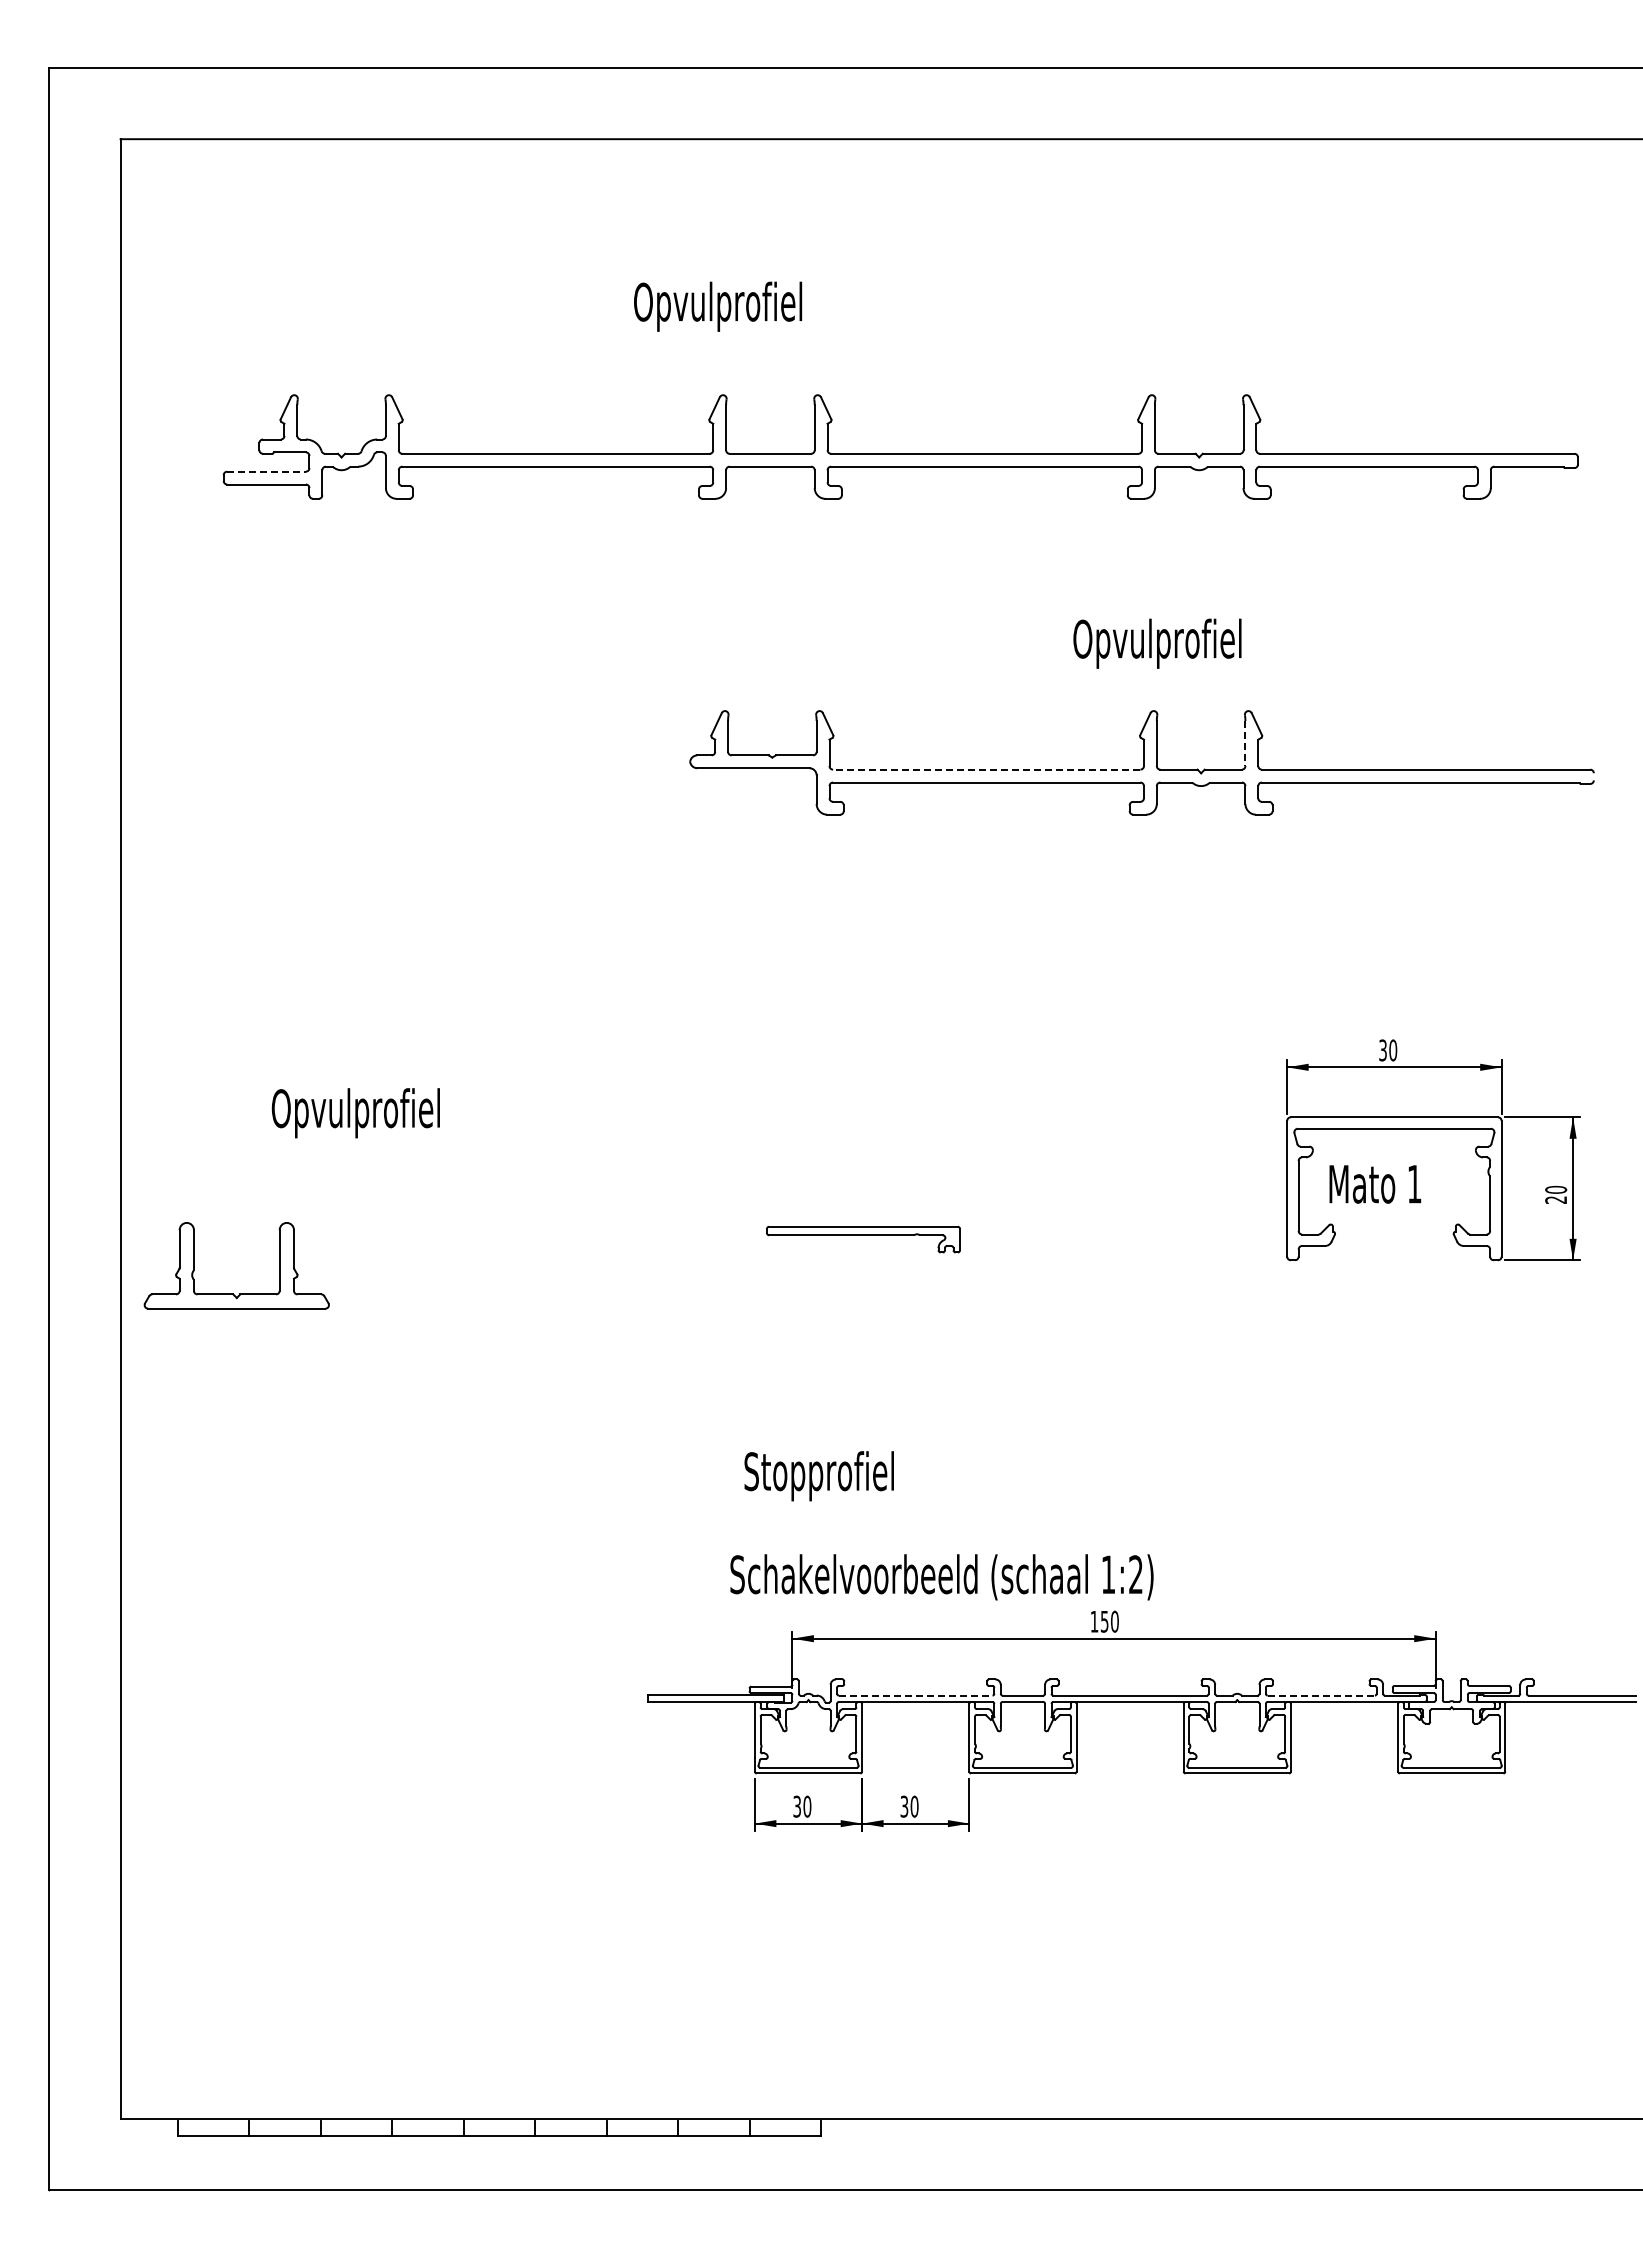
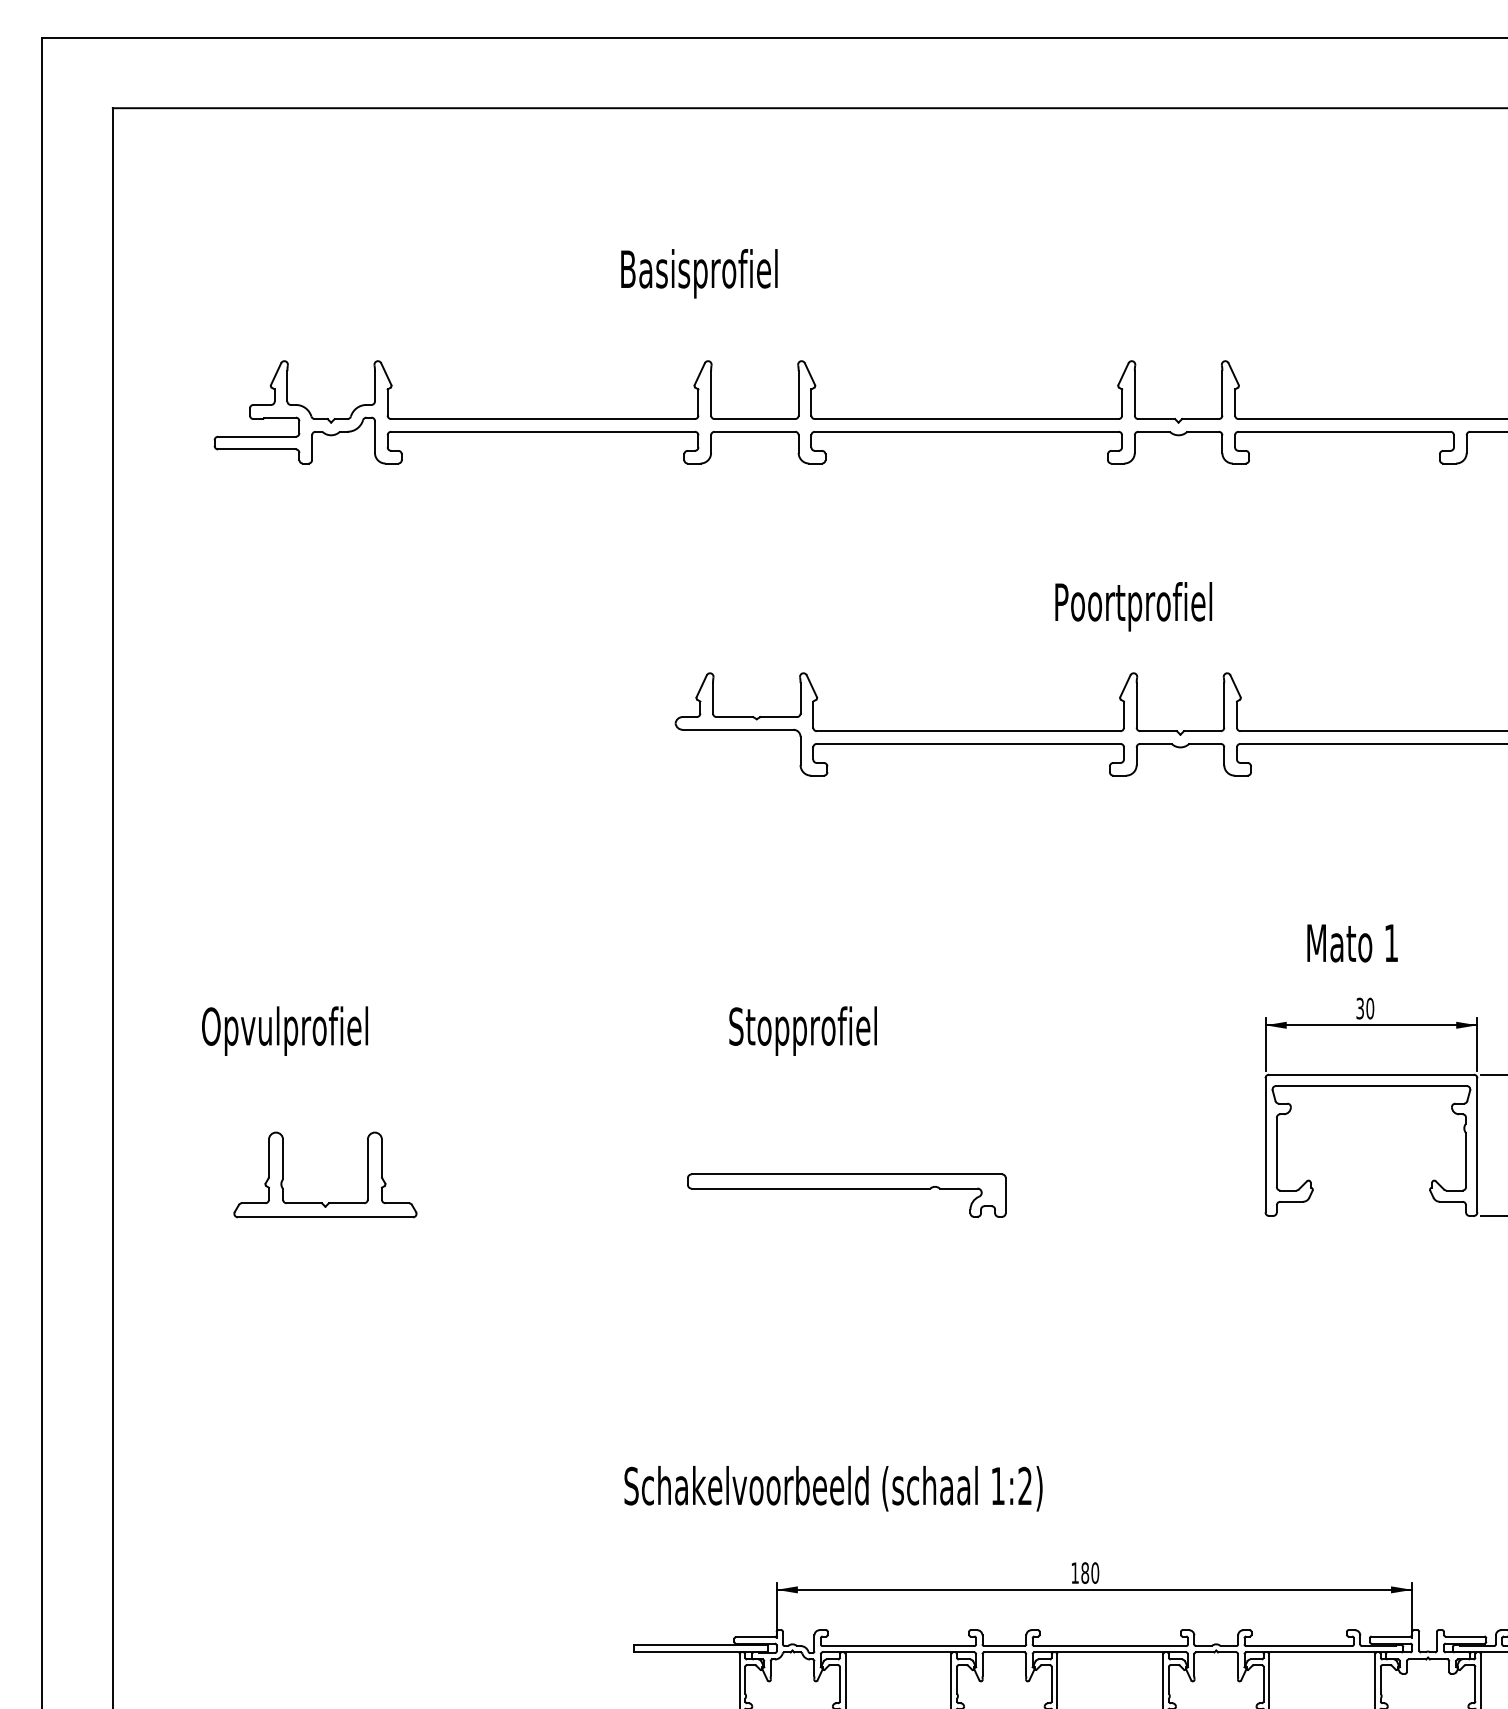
text: (718, 306) -> (703, 273), Opvulprofiel -> Basisprofiel
line: (267, 471) -> (257, 436), dashed -> solid
text: (1157, 643) -> (1137, 606), Opvulprofiel -> Poortprofiel
line: (1245, 743) -> (1224, 705), dashed -> solid
line: (986, 769) -> (968, 731), dashed -> solid
text: (355, 1113) -> (284, 1031), moved
text: (1375, 1184) -> (1352, 943), moved
part: (863, 1239) -> (846, 1195), size x1.67
part: (233, 1293) -> (322, 1202), moved
text: (818, 1476) -> (802, 1031), moved
text: (941, 1577) -> (833, 1488), moved
text: (1104, 1621) -> (1084, 1572), 150 -> 180
line: (915, 1695) -> (898, 1645), dashed -> solid
line: (1321, 1695) -> (1299, 1645), dashed -> solid

